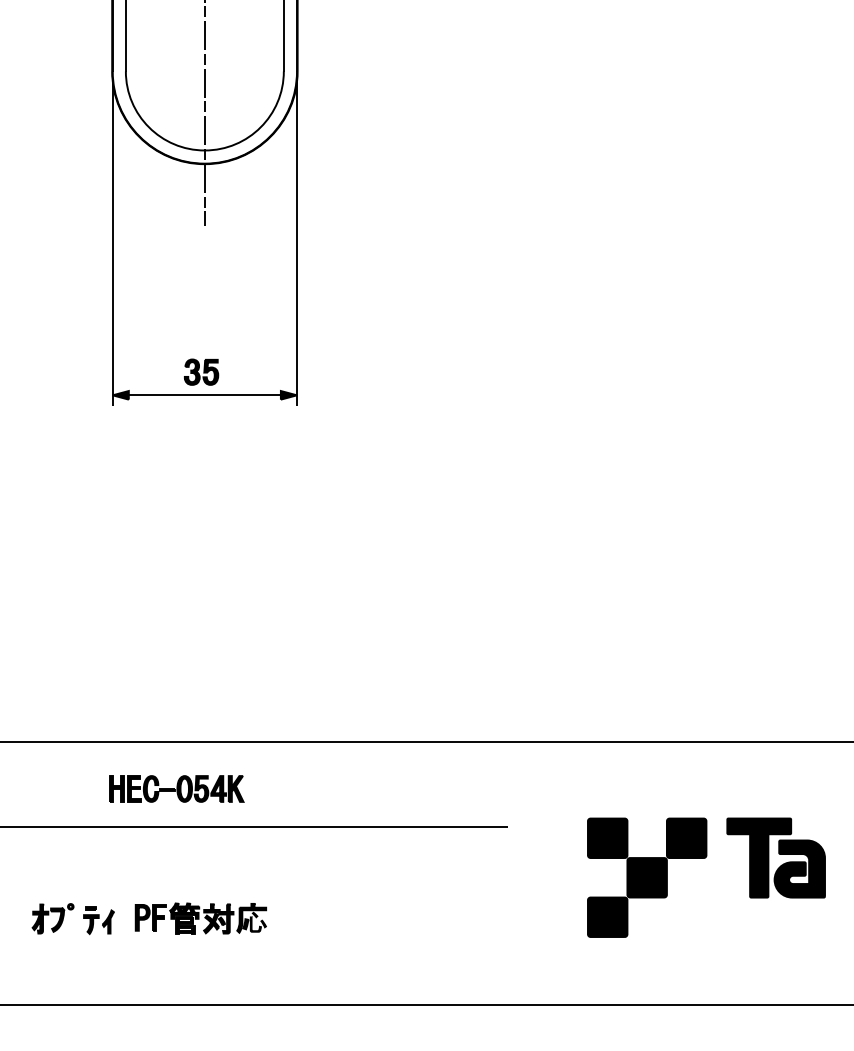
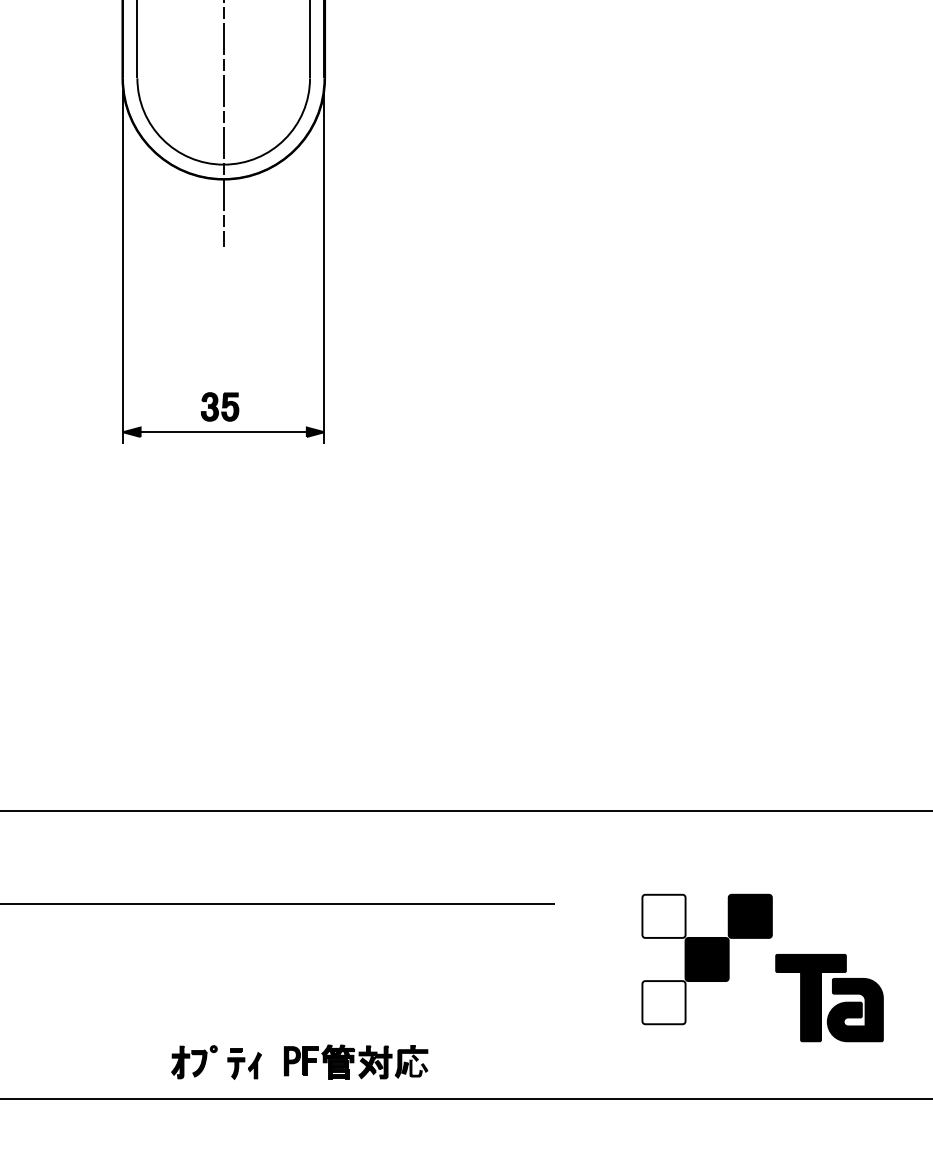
part: (176, 788) -> (192, 861), removed
fill: (607, 838) -> (663, 916), removed
part: (775, 857) -> (828, 997), moved
fill: (607, 917) -> (663, 1002), removed
part: (148, 918) -> (298, 1061), moved

